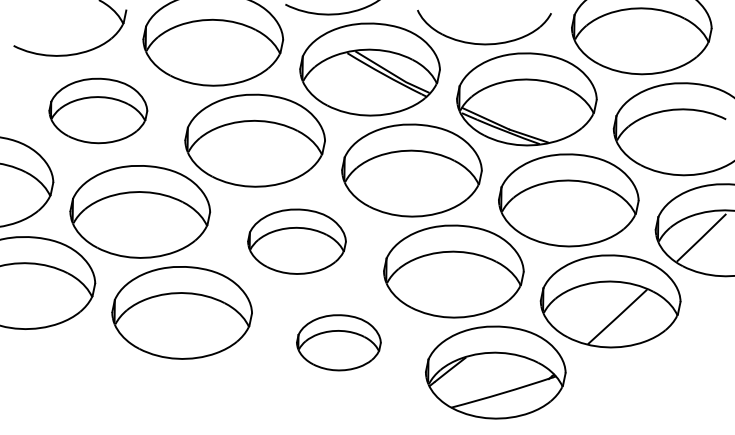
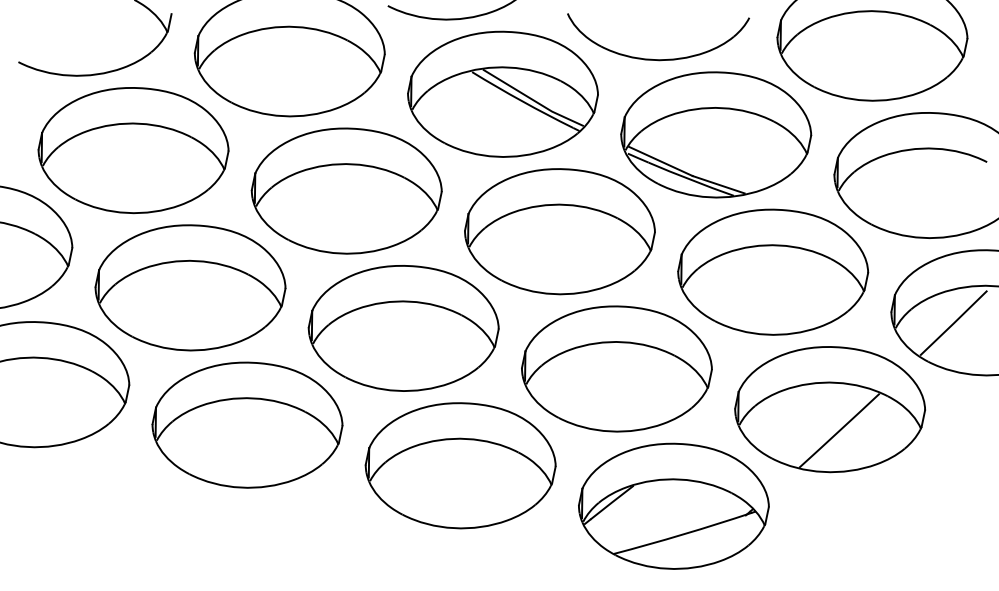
part: (98, 110) -> (133, 150), size x1.43
part: (296, 241) -> (403, 328), size x1.43
part: (338, 342) -> (460, 465), size x1.67

